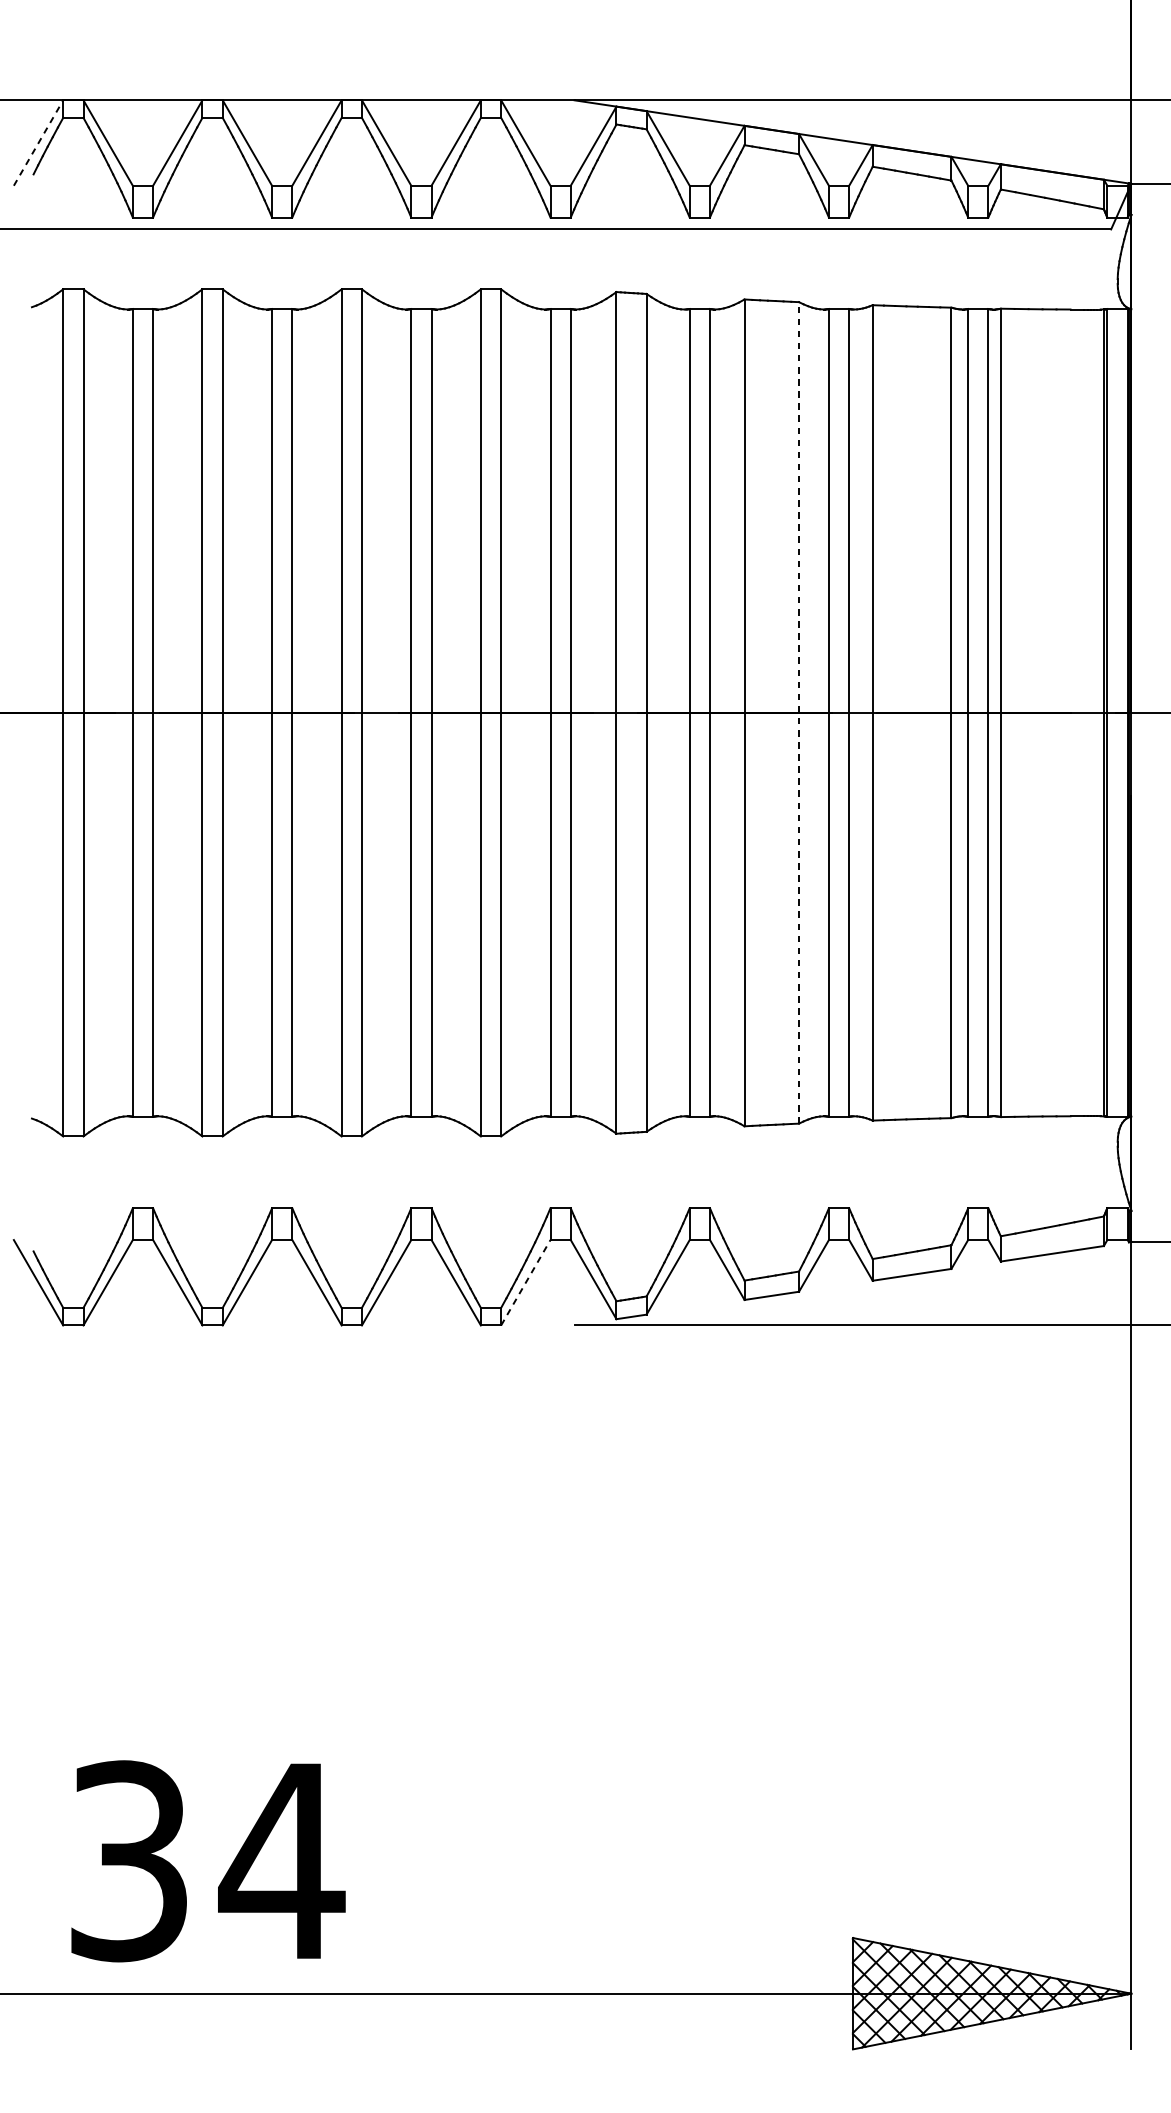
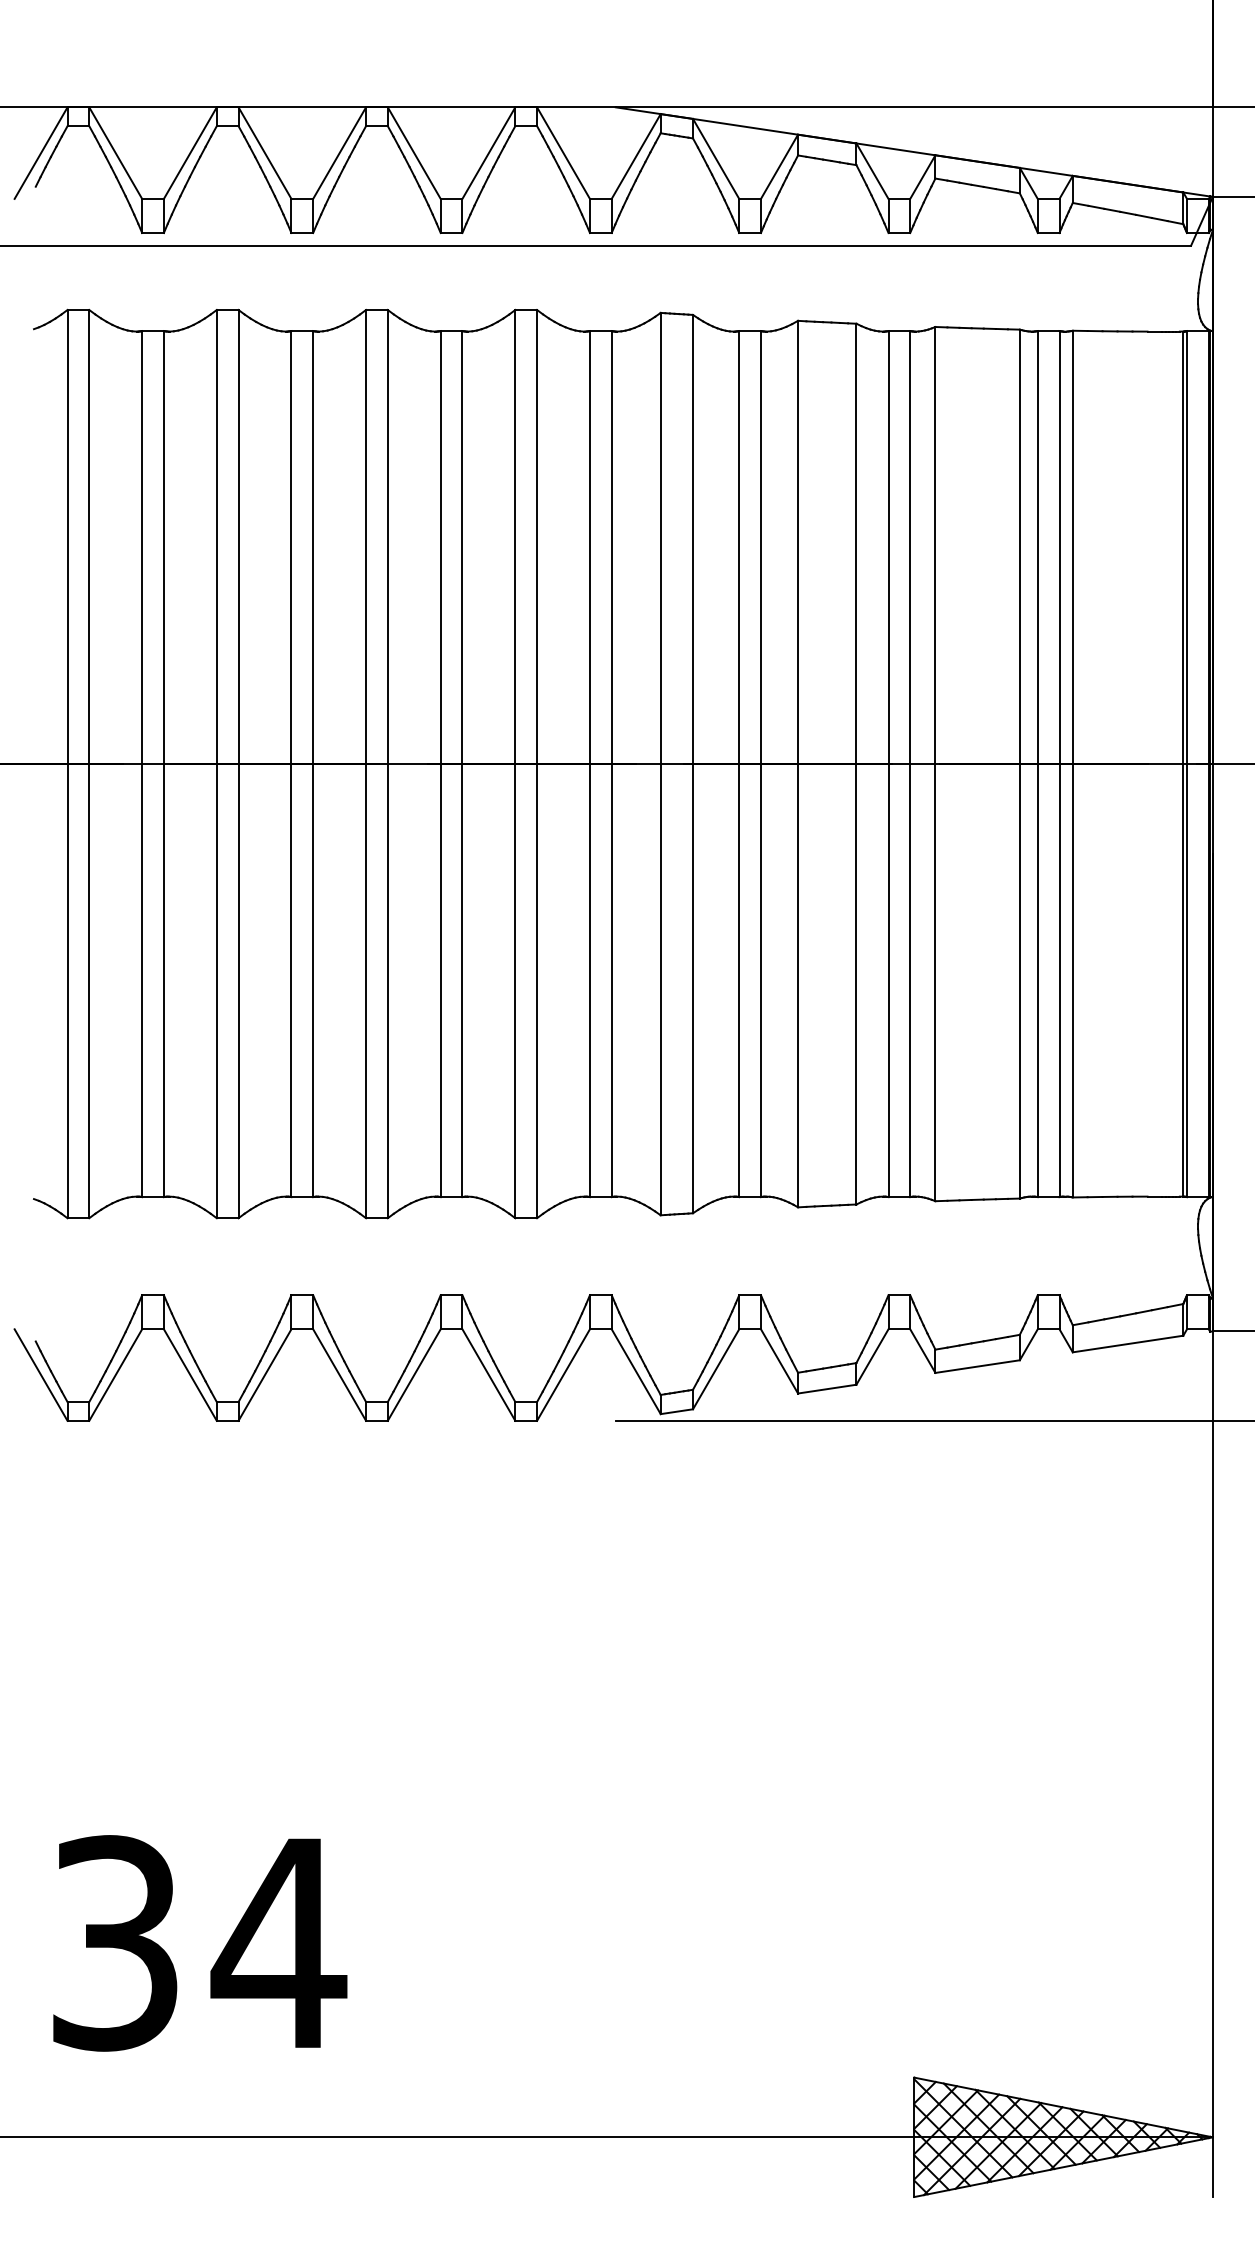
line: (38, 143) -> (41, 153), dashed -> solid
line: (799, 712) -> (856, 763), dashed -> solid
line: (525, 1283) -> (563, 1375), dashed -> solid
text: (208, 1861) -> (200, 1943), moved

